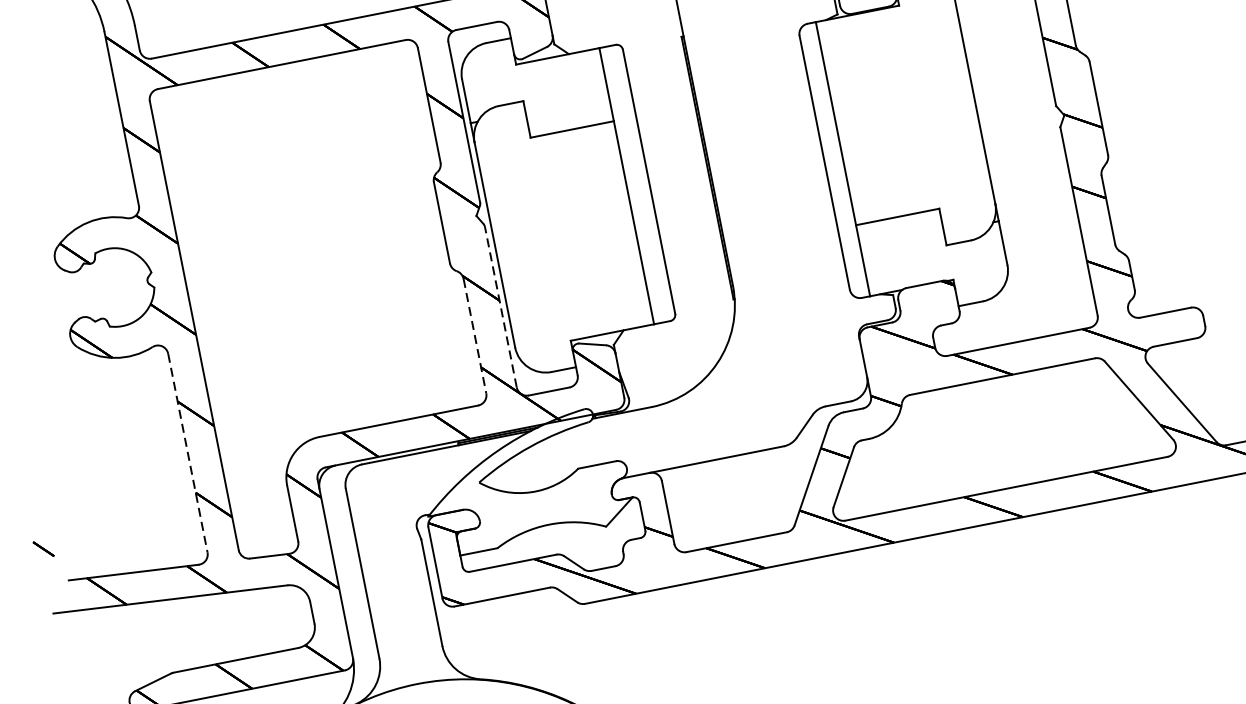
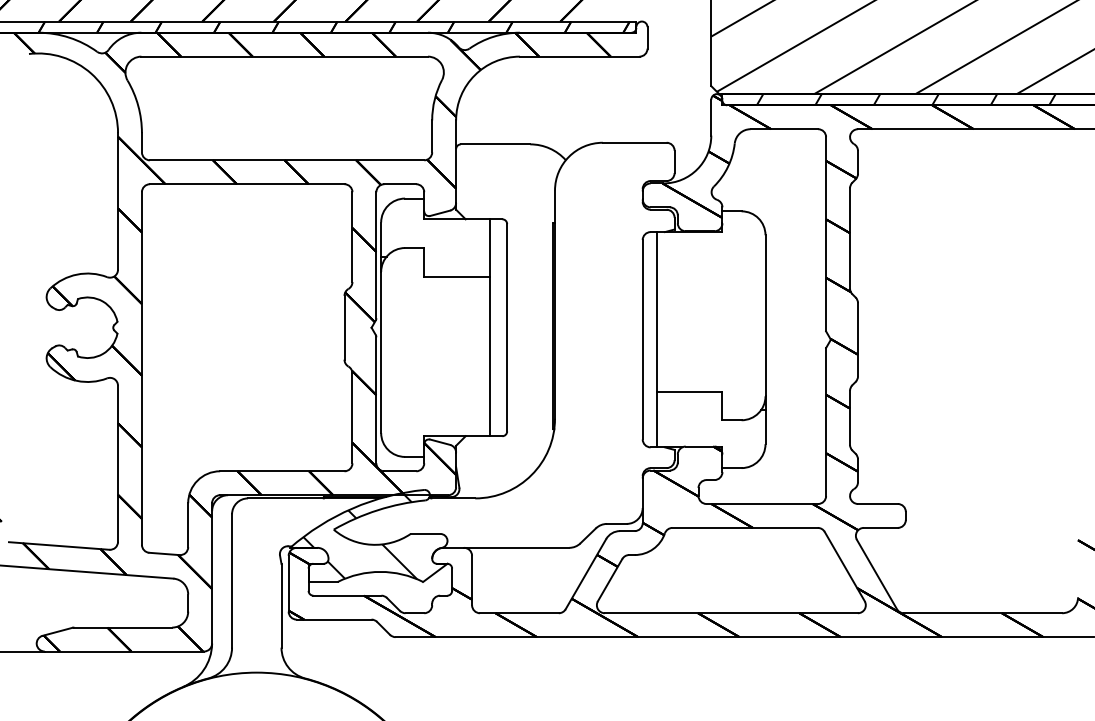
line: (501, 307) -> (376, 400), dashed -> solid
line: (475, 336) -> (352, 418), dashed -> solid
line: (188, 453) -> (118, 464), dashed -> solid
hatch: (514, 484) -> (360, 536), added

